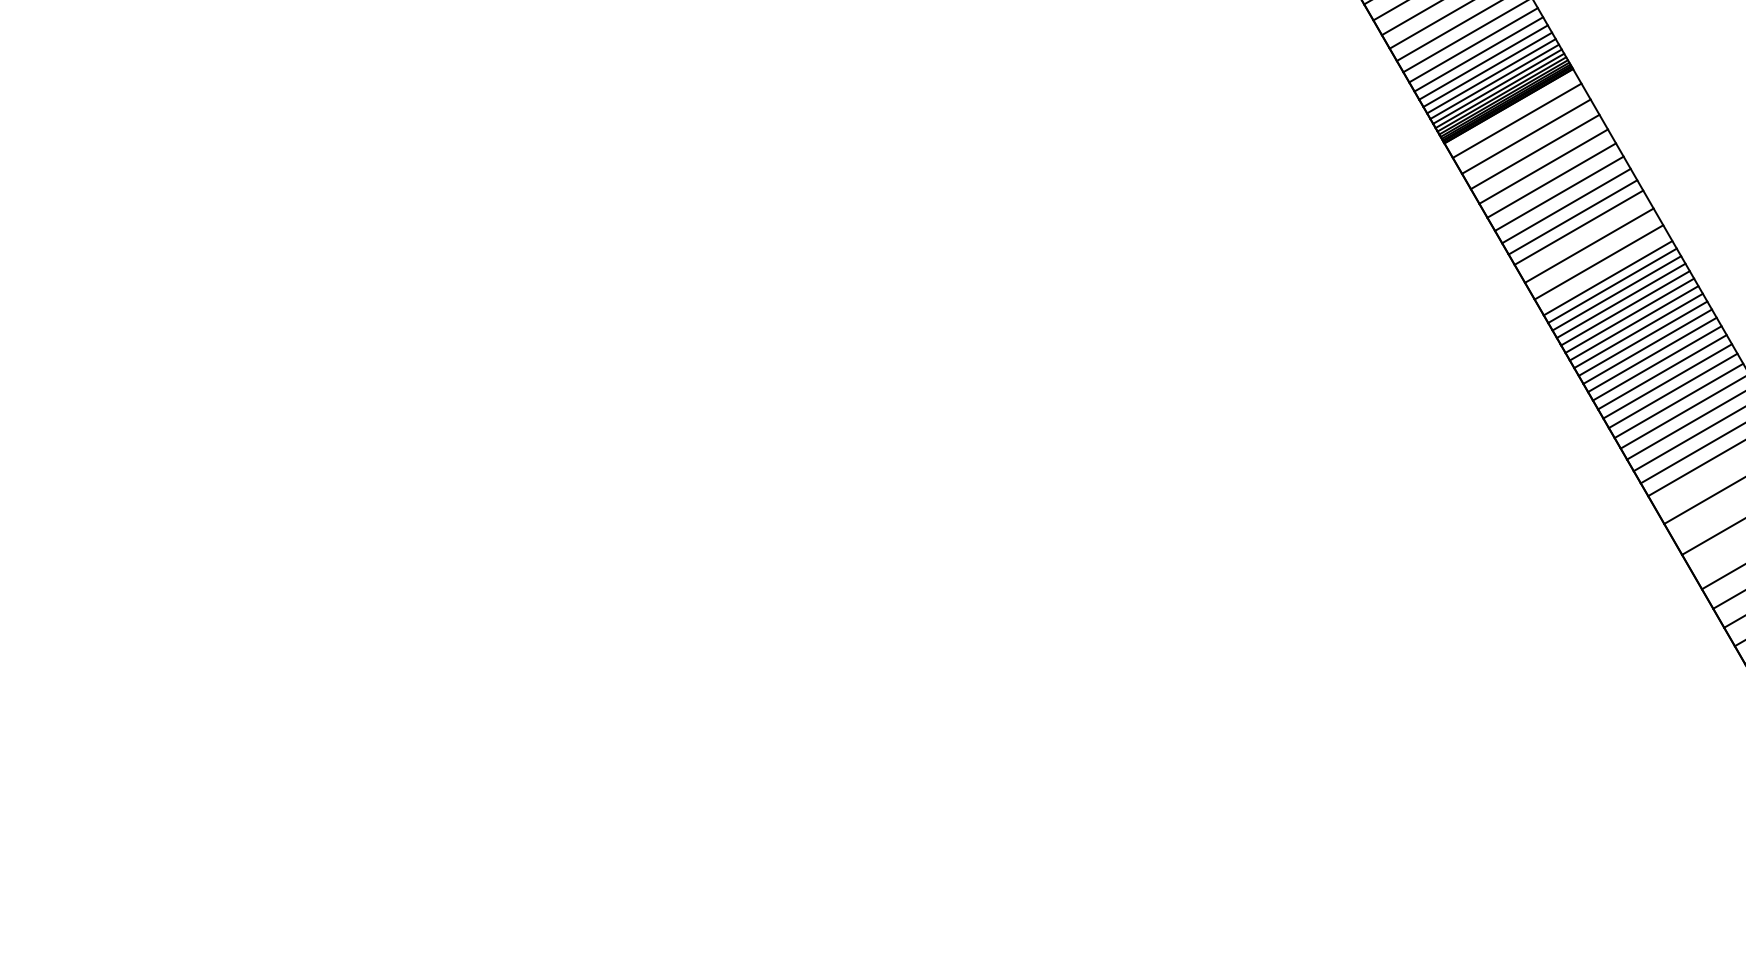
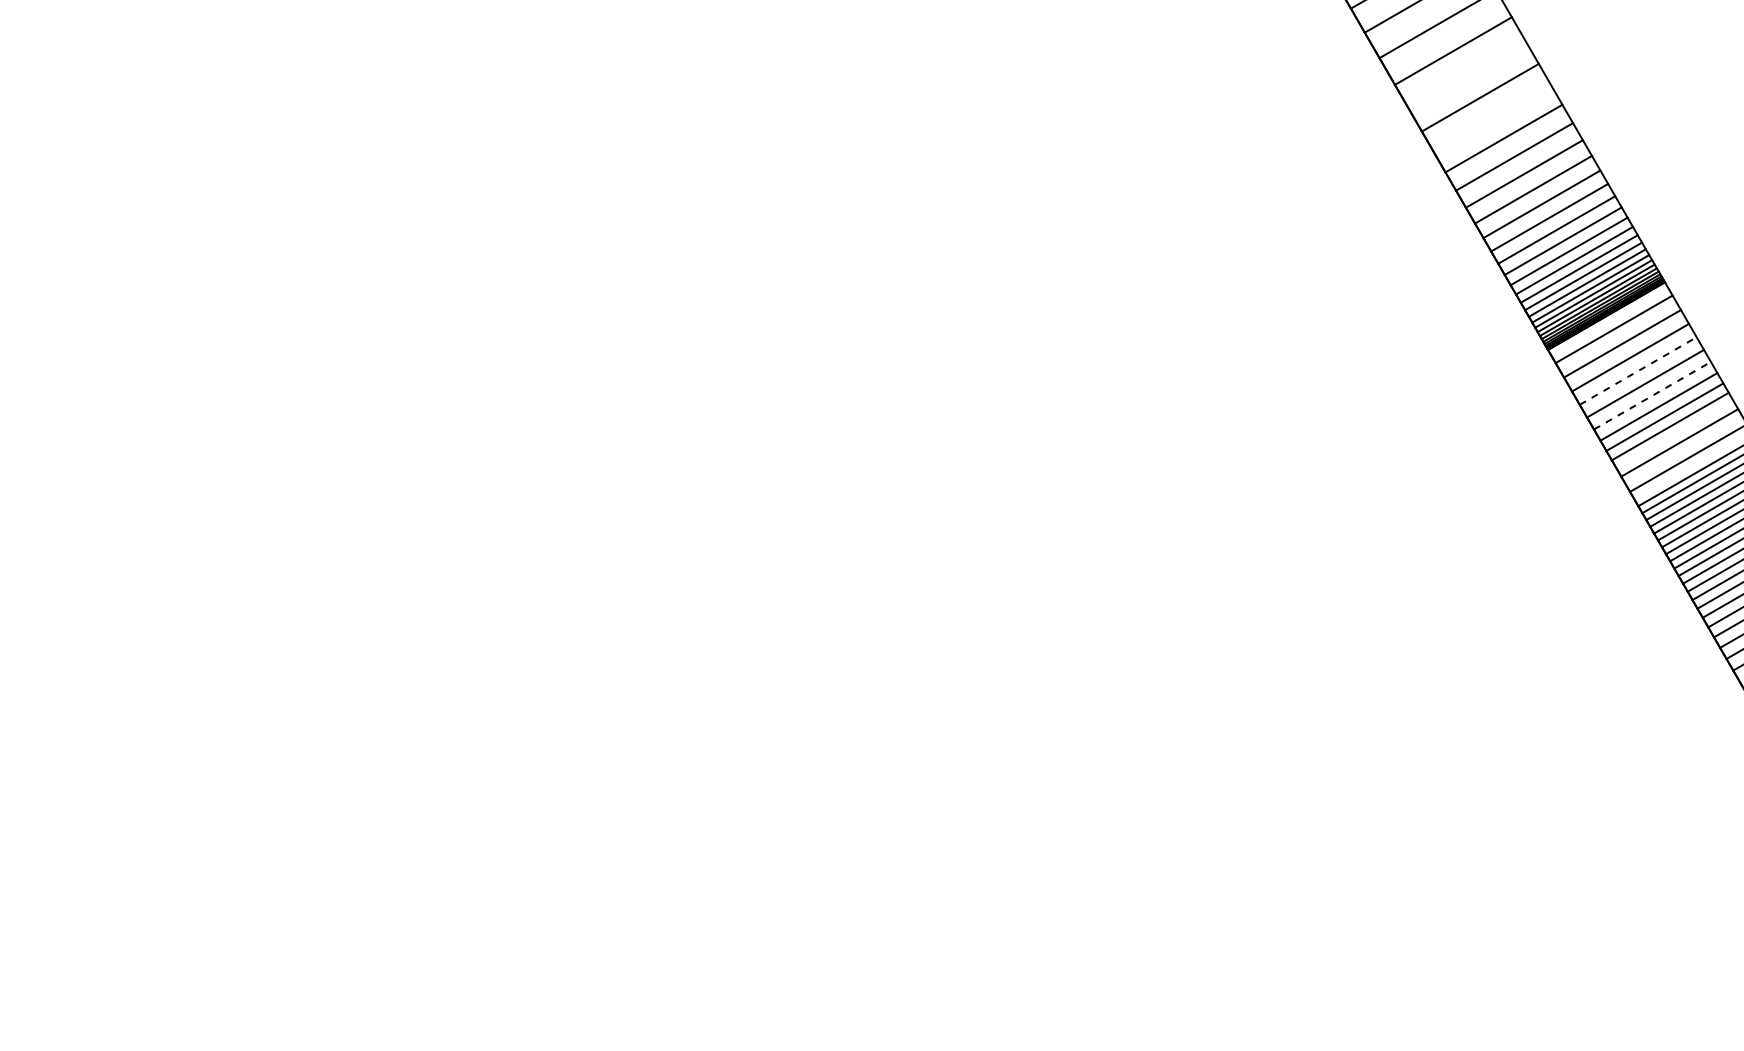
line: (1543, 167) -> (1638, 371), solid -> dashed
line: (1559, 193) -> (1652, 395), solid -> dashed

